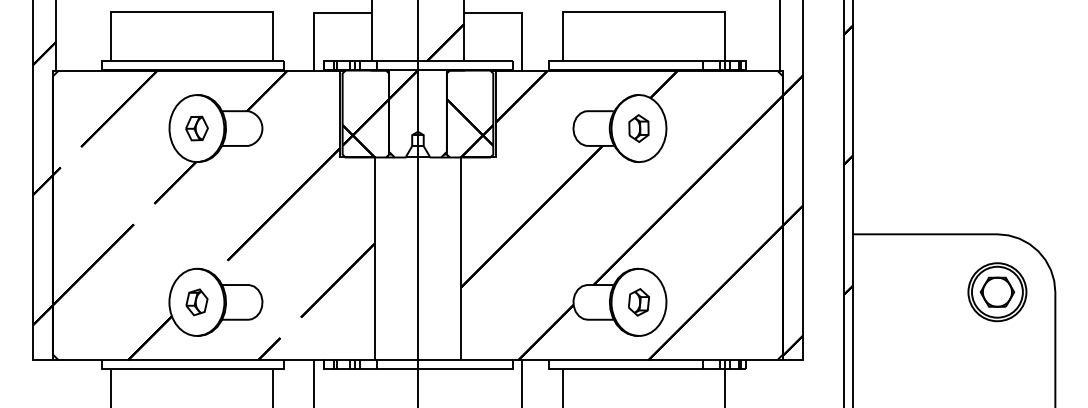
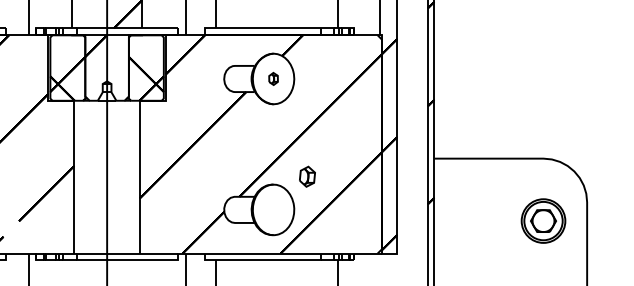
part: (638, 128) -> (273, 78), size x0.6
part: (997, 292) -> (543, 221), moved
part: (638, 302) -> (307, 176), moved

